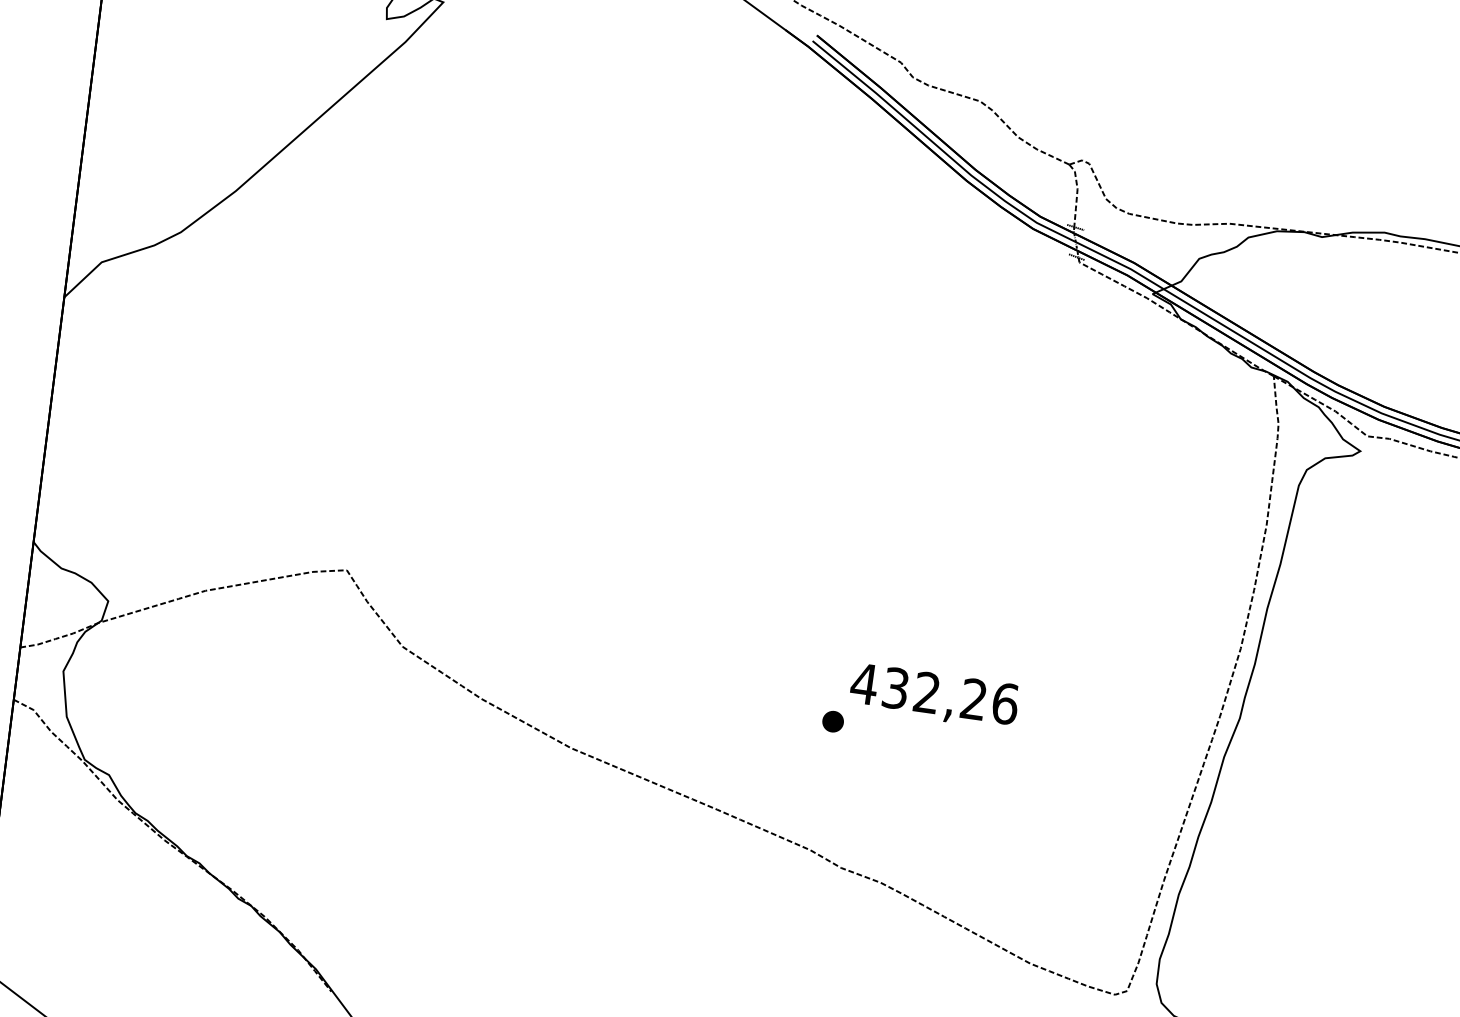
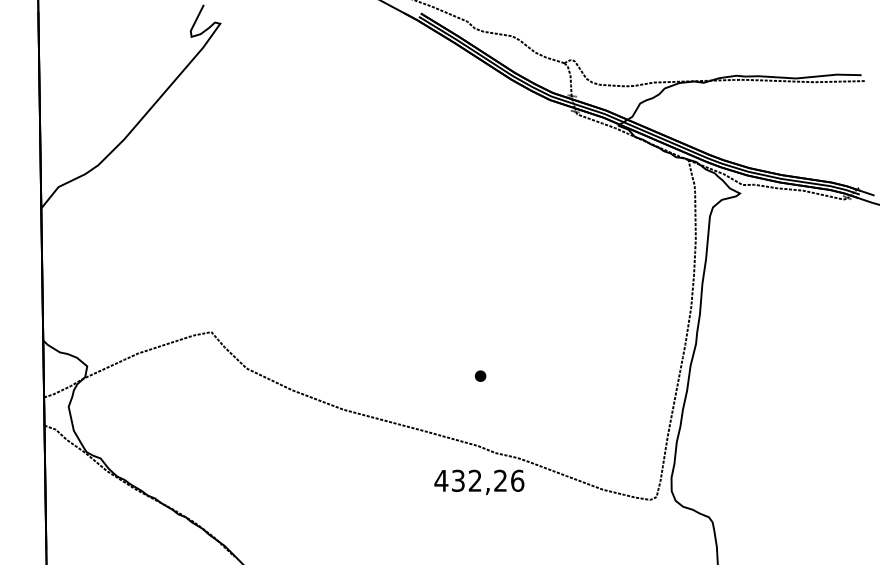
text: (934, 695) -> (479, 481), moved

